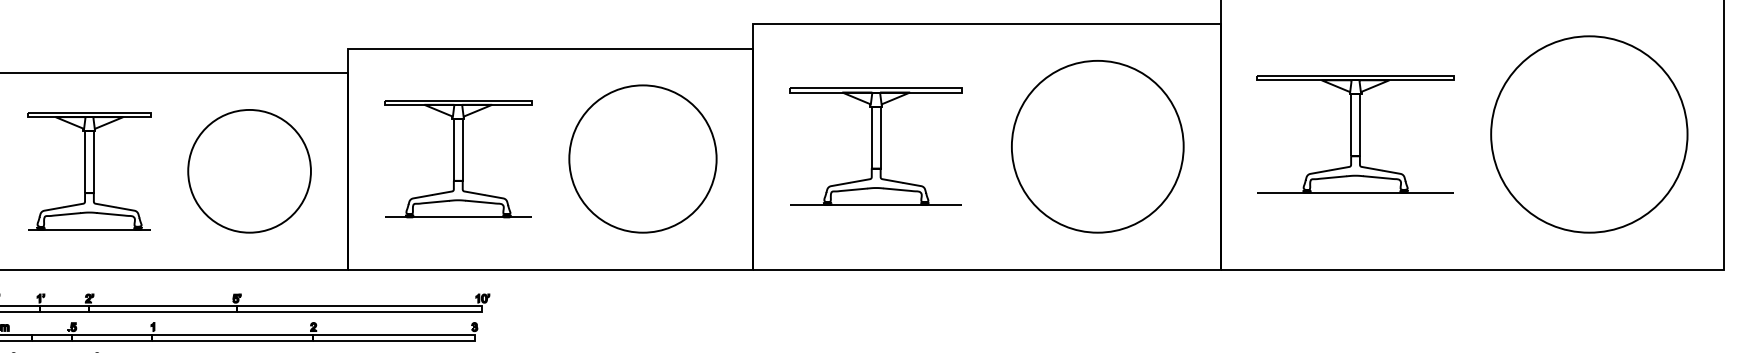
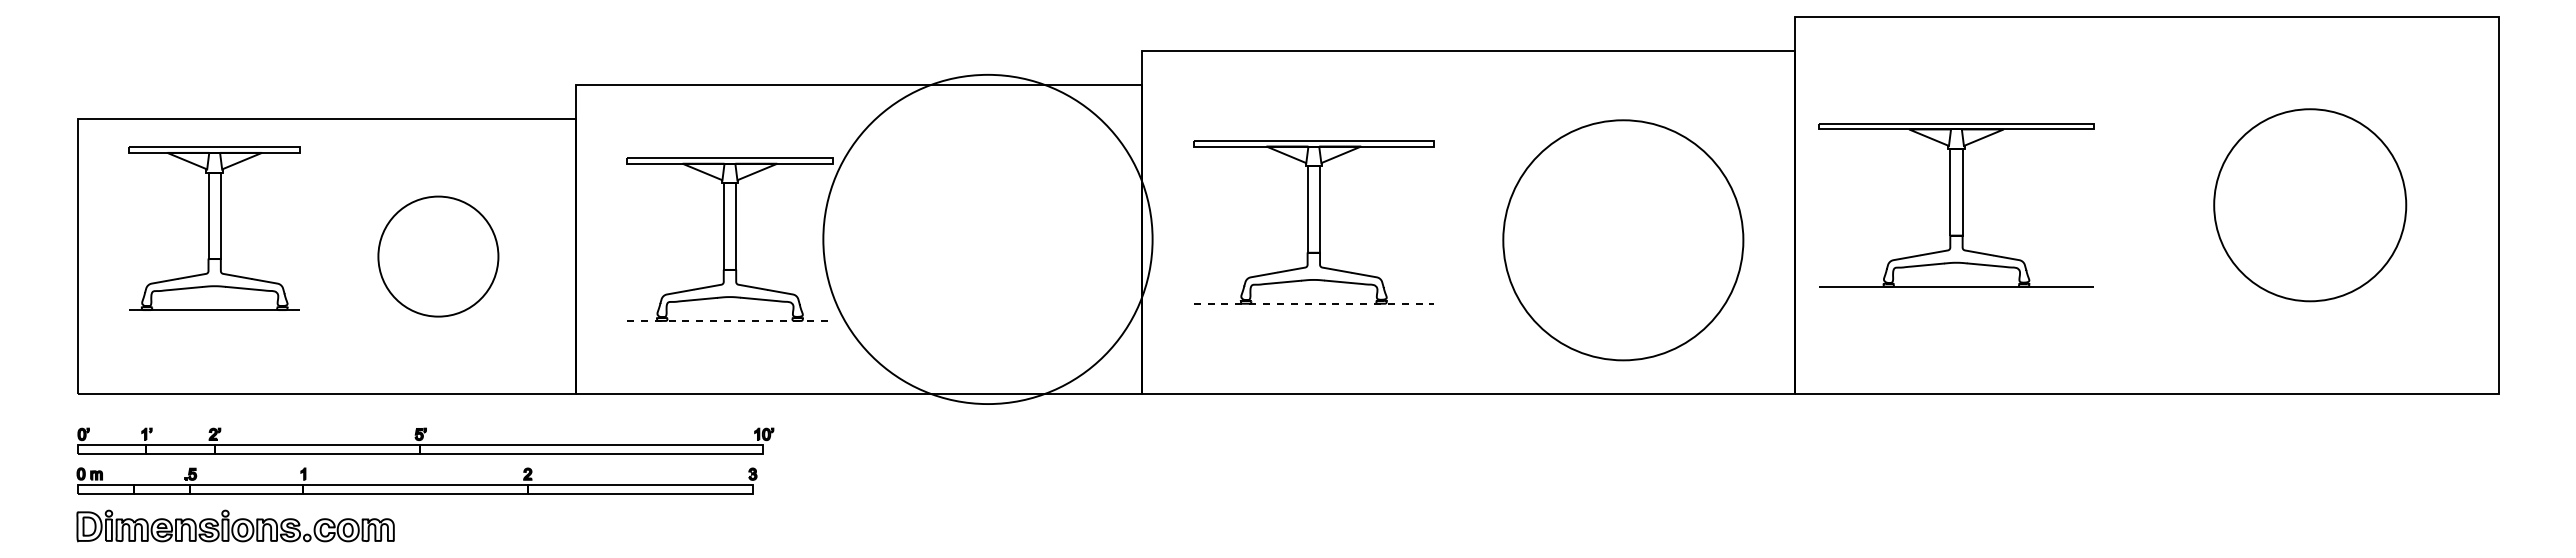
part: (1355, 134) -> (1956, 205), moved
circle: (1589, 134) -> (2310, 205), size x0.7
circle: (1097, 146) -> (1623, 240), moved
circle: (642, 159) -> (987, 239), size x1.6
part: (89, 171) -> (214, 228), moved
circle: (249, 171) -> (438, 256), size x0.7
line: (876, 204) -> (1314, 303), solid -> dashed
line: (457, 217) -> (729, 320), solid -> dashed

